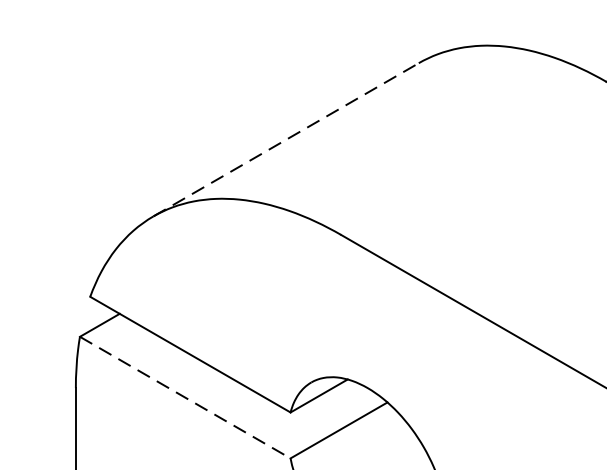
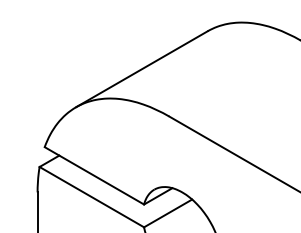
line: (285, 140) -> (141, 69), dashed -> solid
line: (186, 398) -> (92, 197), dashed -> solid

